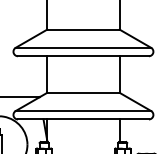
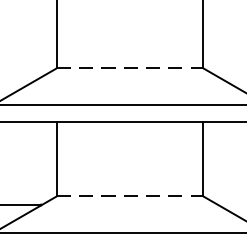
line: (83, 29) -> (130, 68), solid -> dashed
line: (83, 92) -> (130, 195), solid -> dashed

